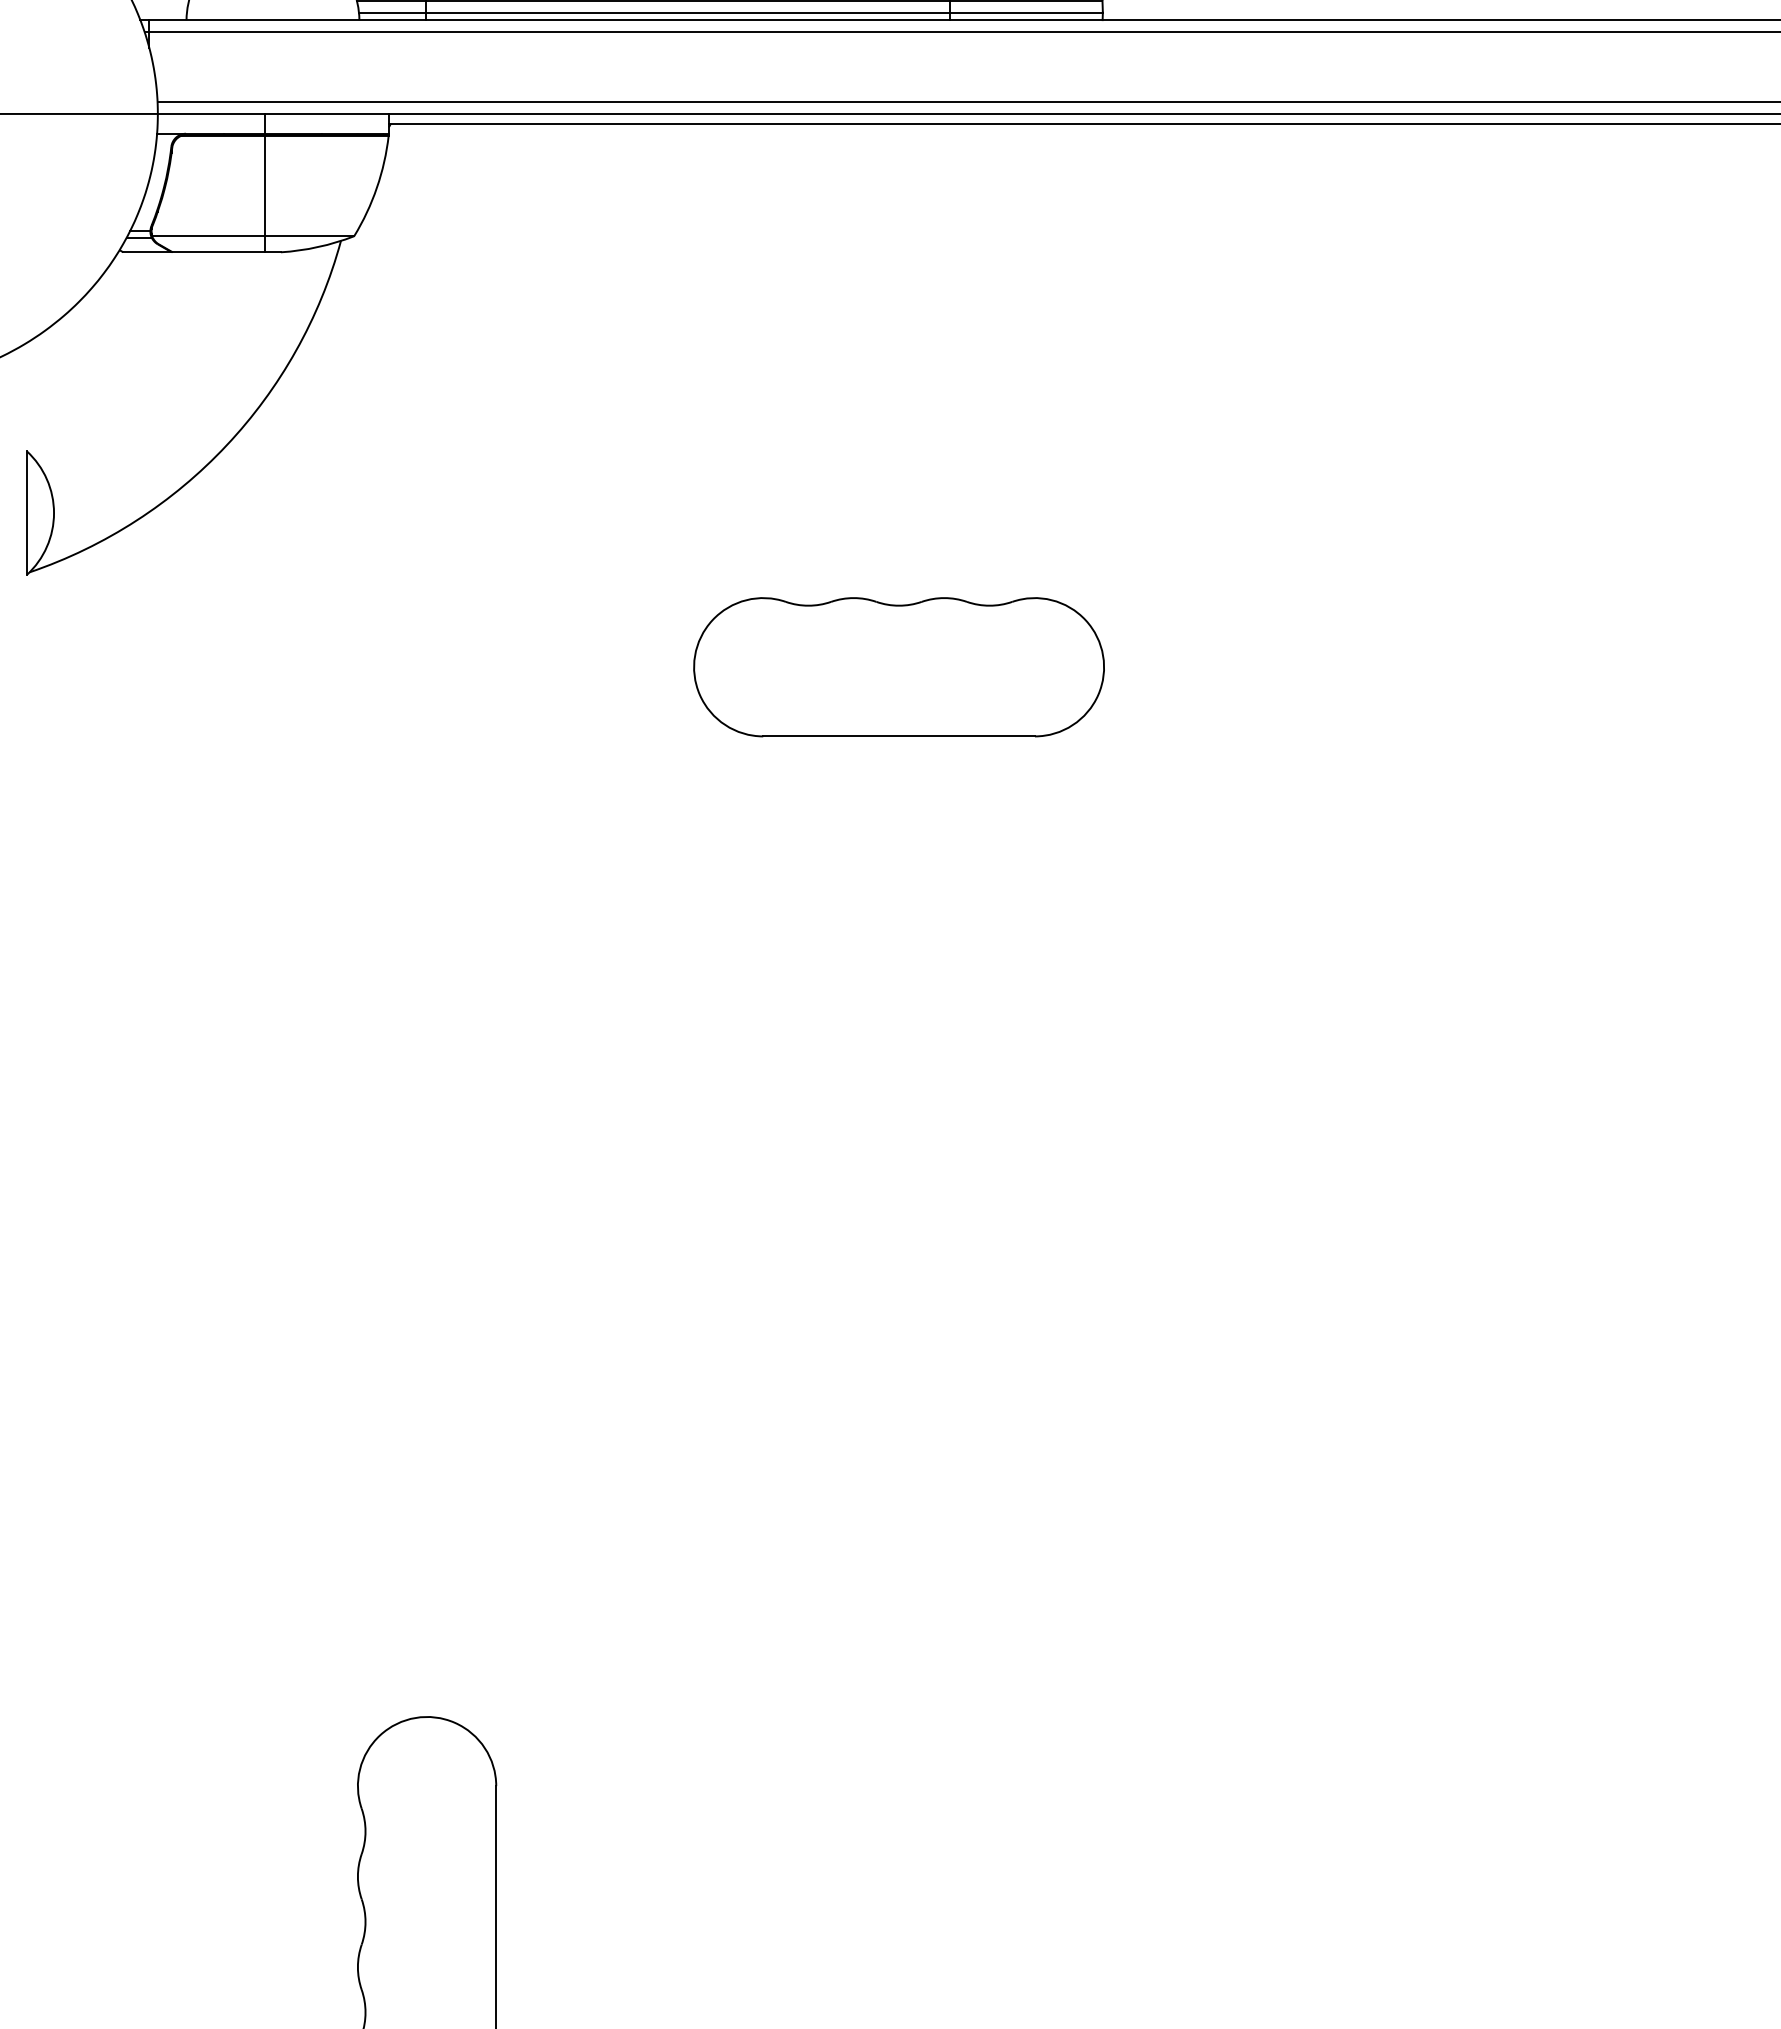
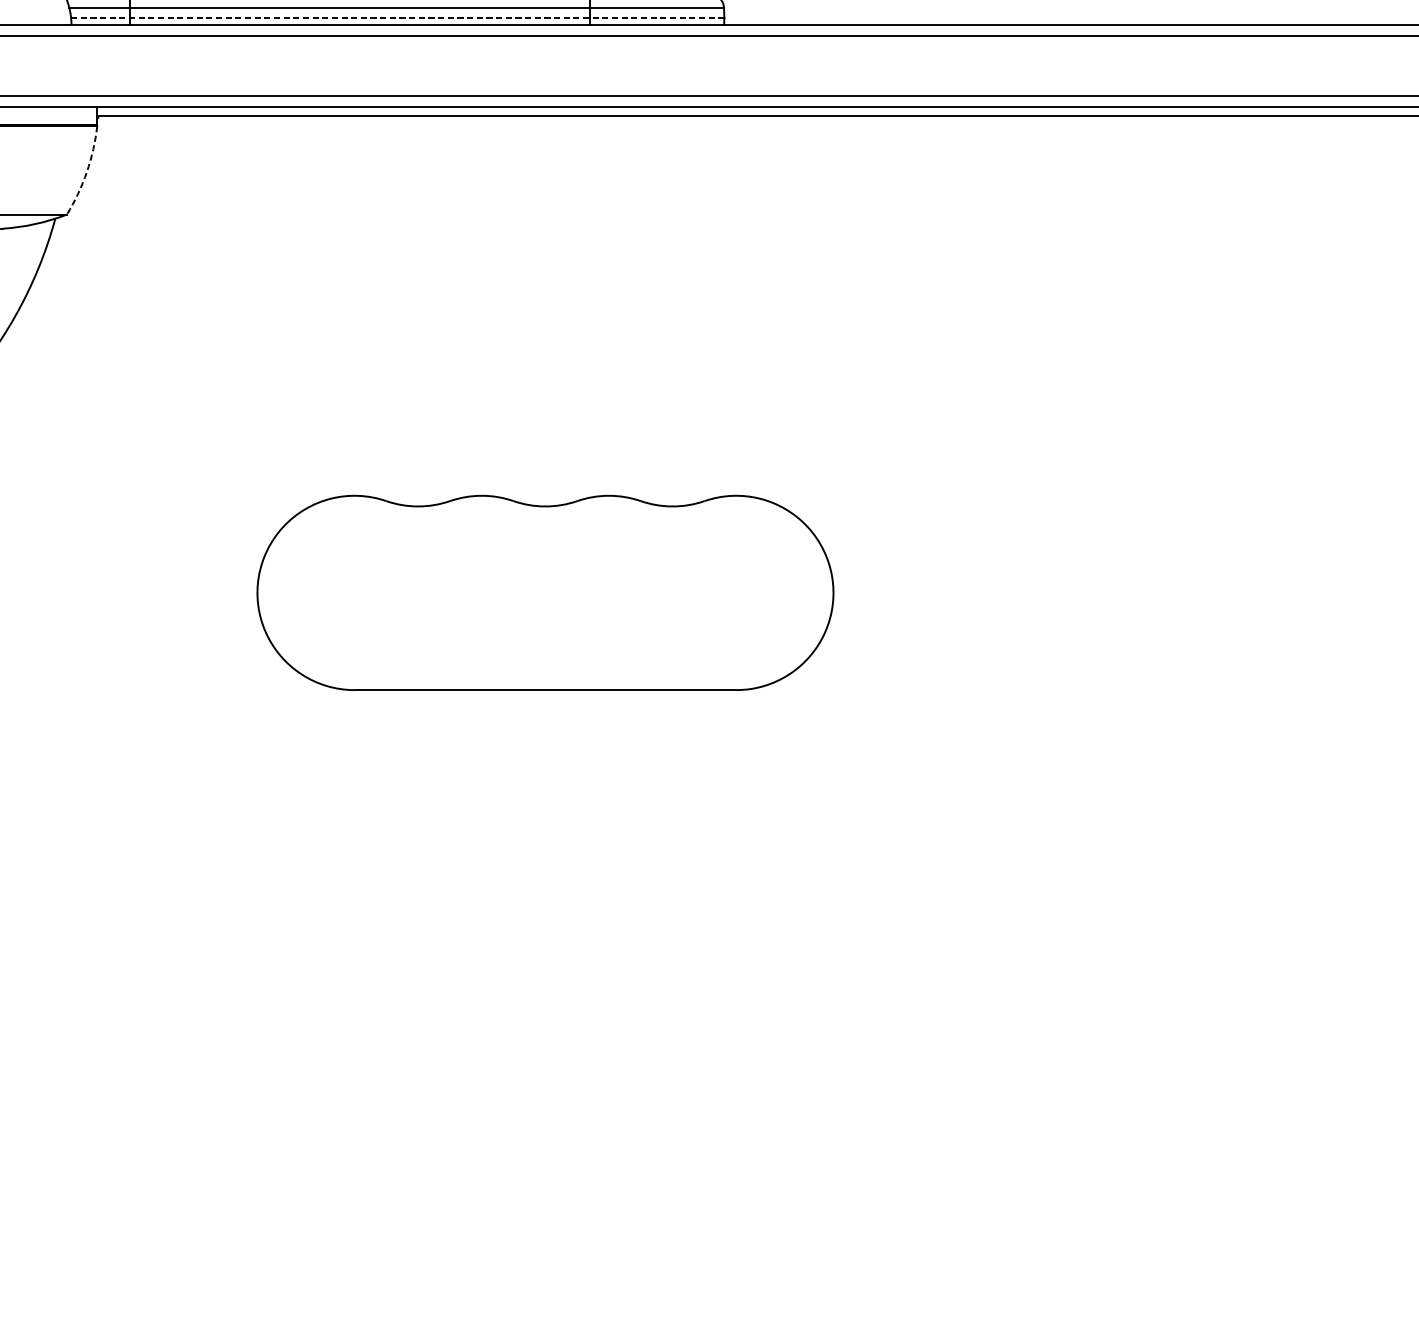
line: (730, 12) -> (397, 18), solid -> dashed
arc: (376, 187) -> (86, 171), solid -> dashed
part: (898, 667) -> (544, 593), size x1.6

